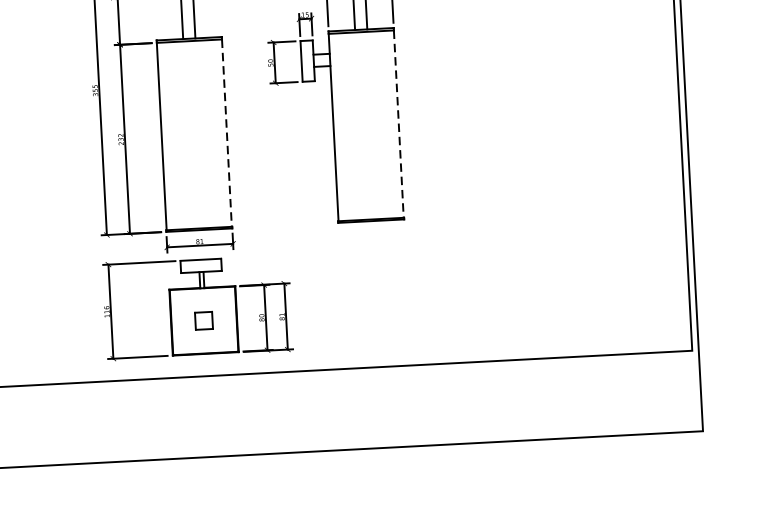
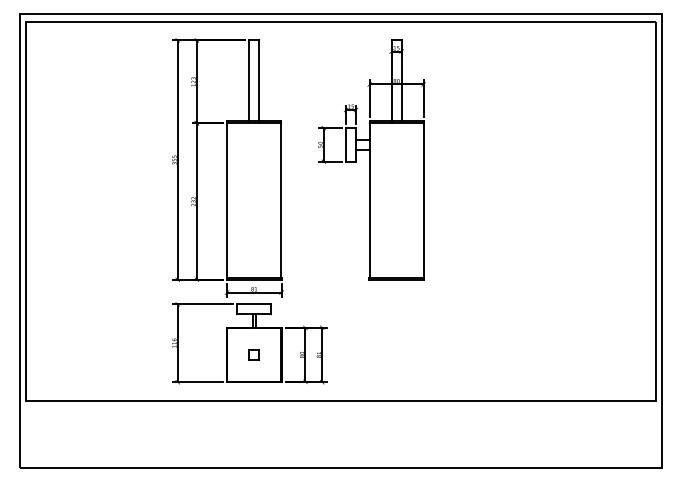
line: (398, 123) -> (423, 200), dashed -> solid
line: (227, 132) -> (281, 200), dashed -> solid
part: (204, 320) -> (254, 354), size x0.71

